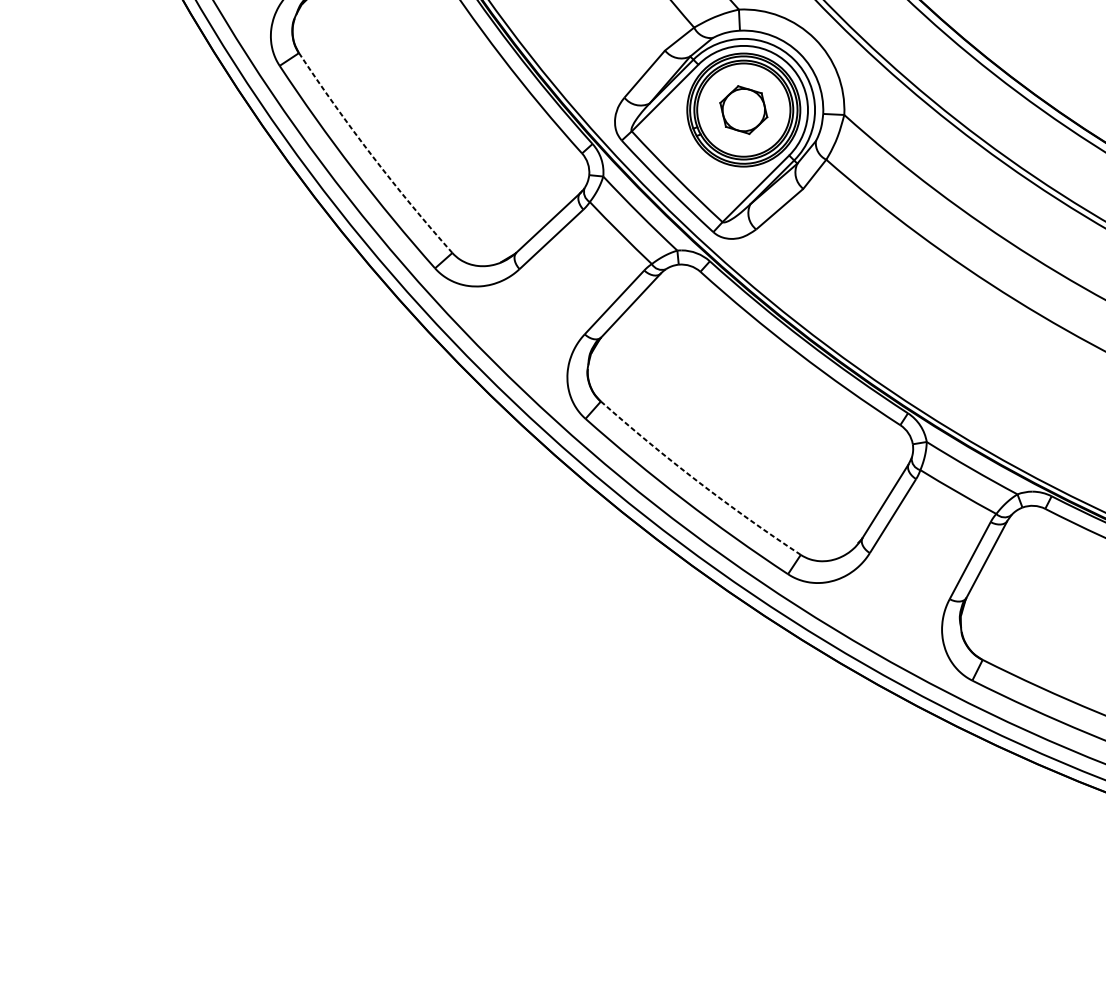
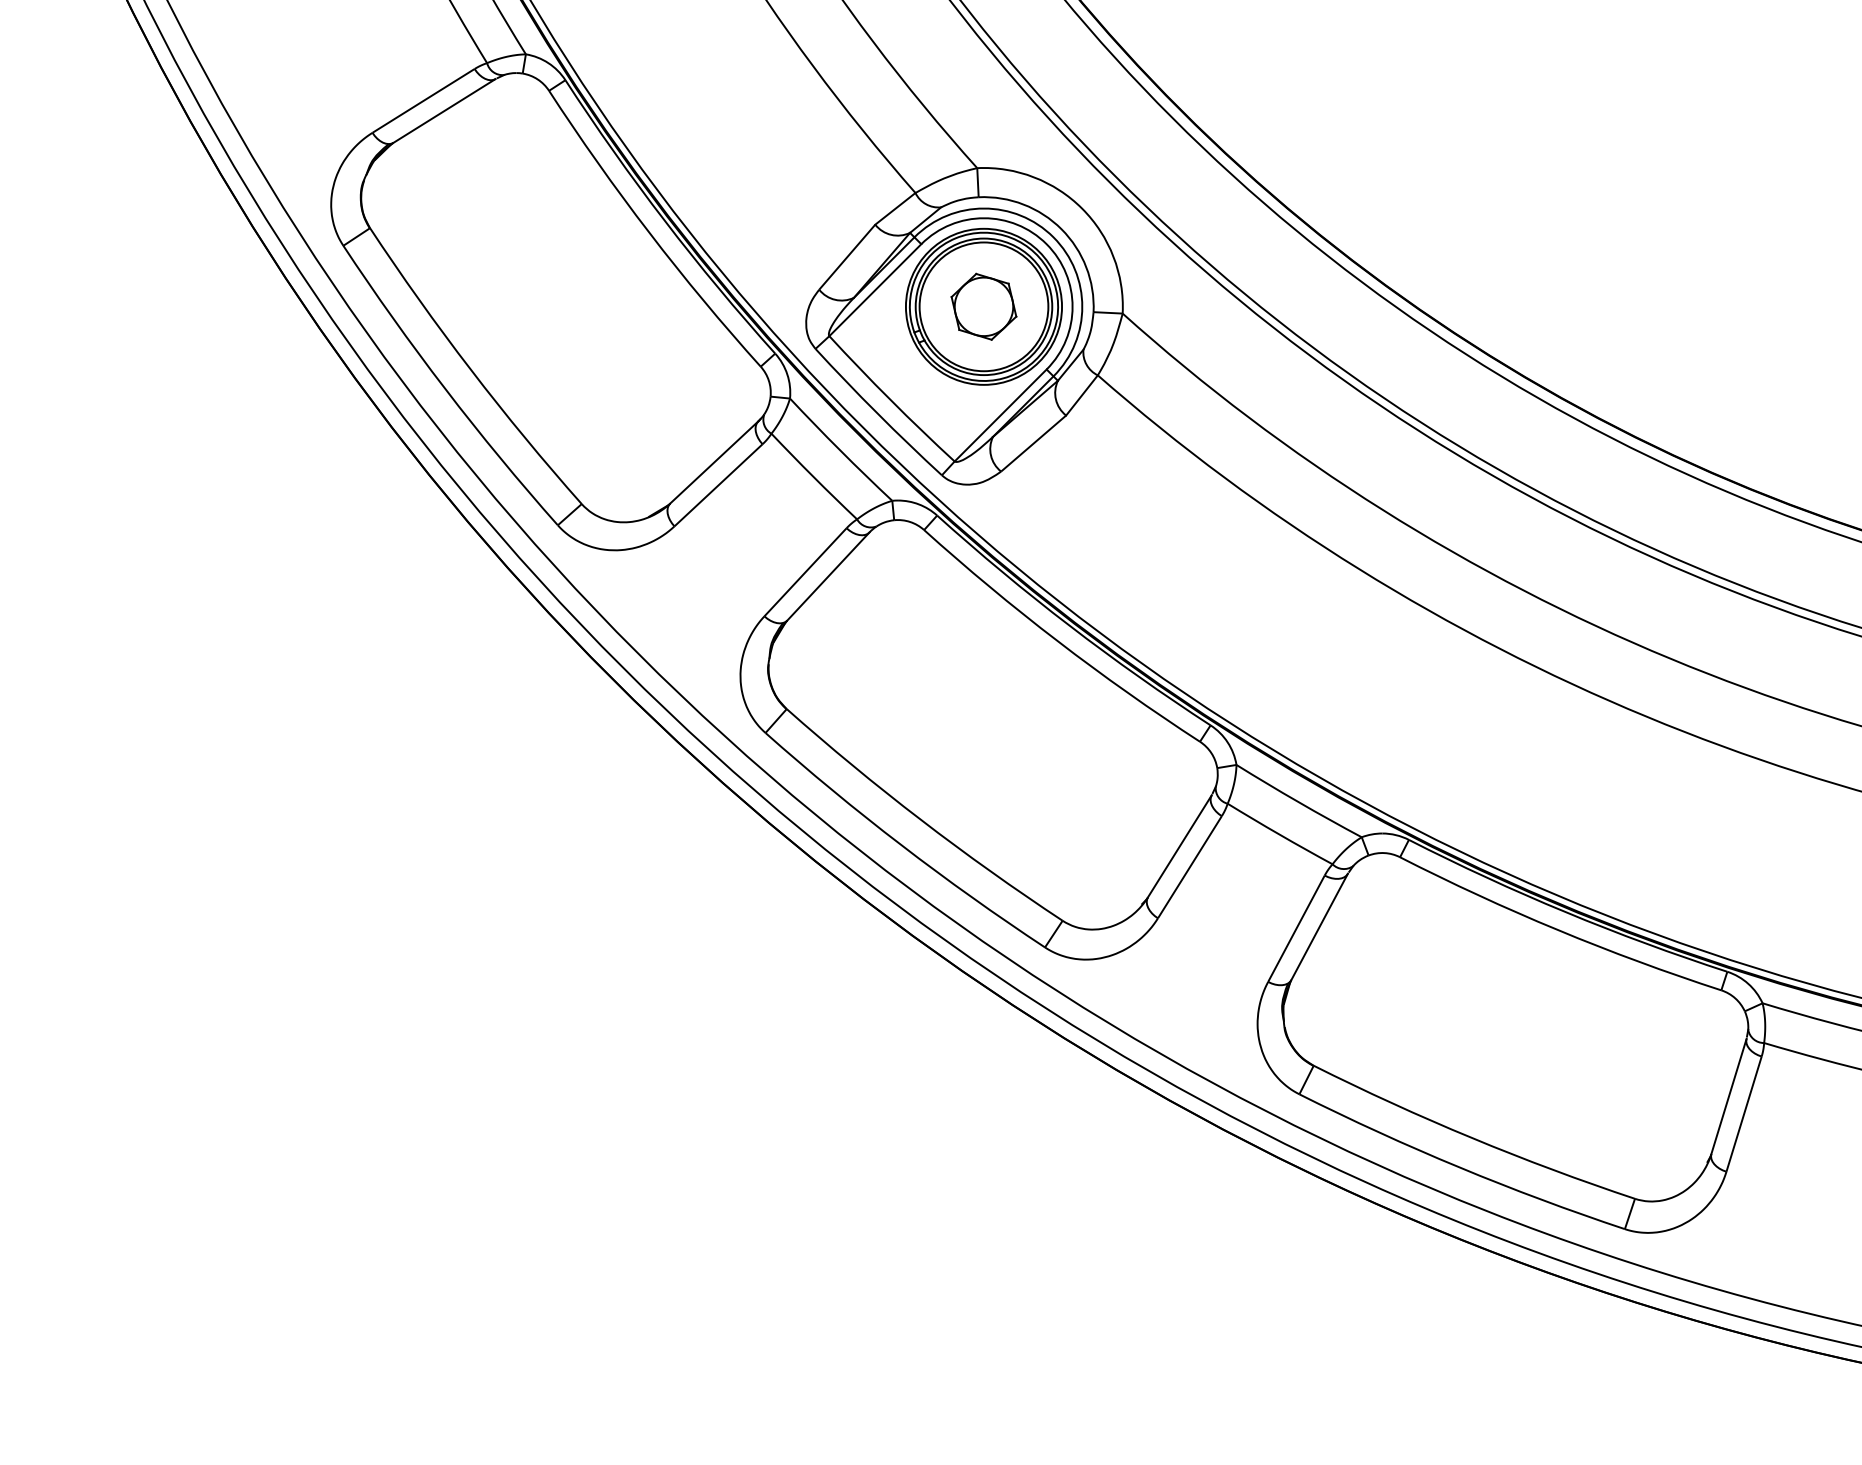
arc: (372, 155) -> (471, 369), dashed -> solid
arc: (697, 481) -> (920, 819), dashed -> solid

